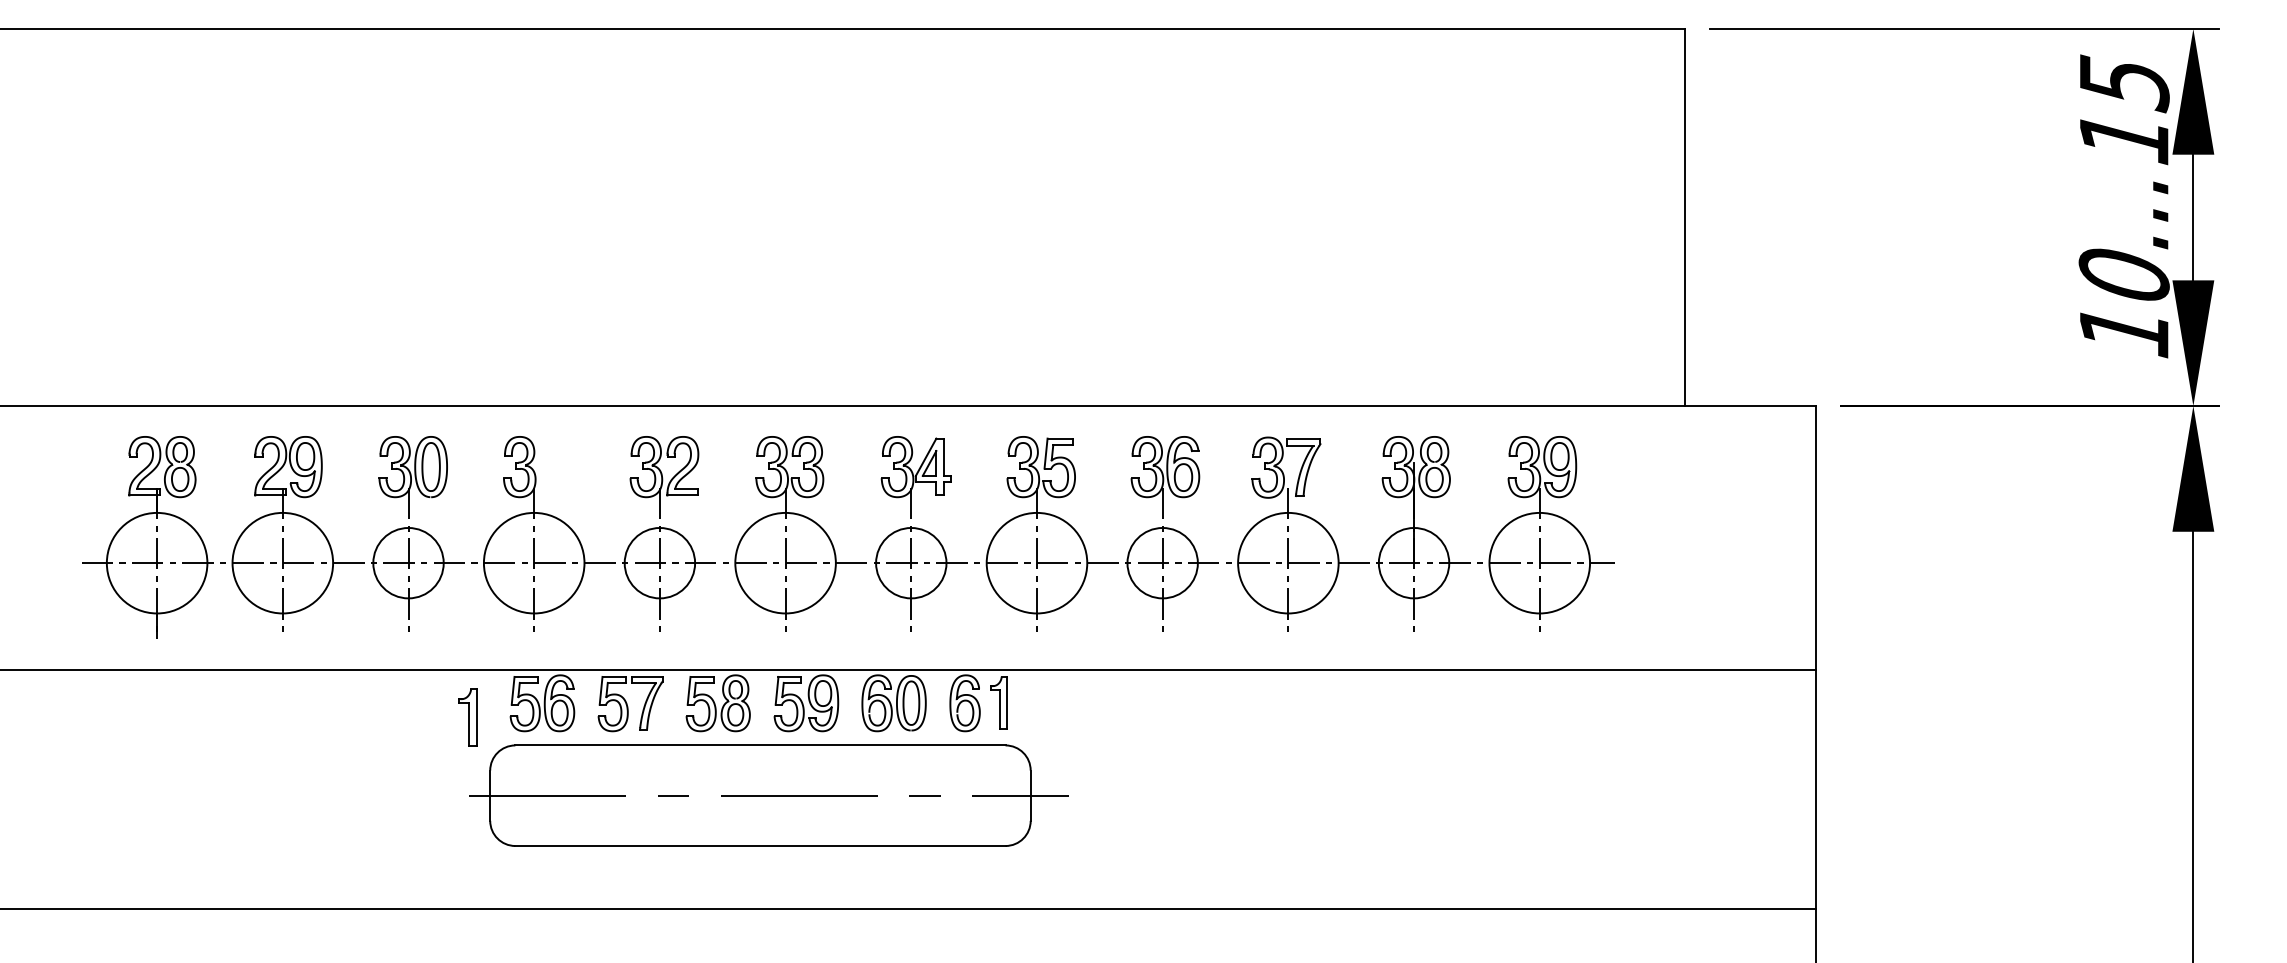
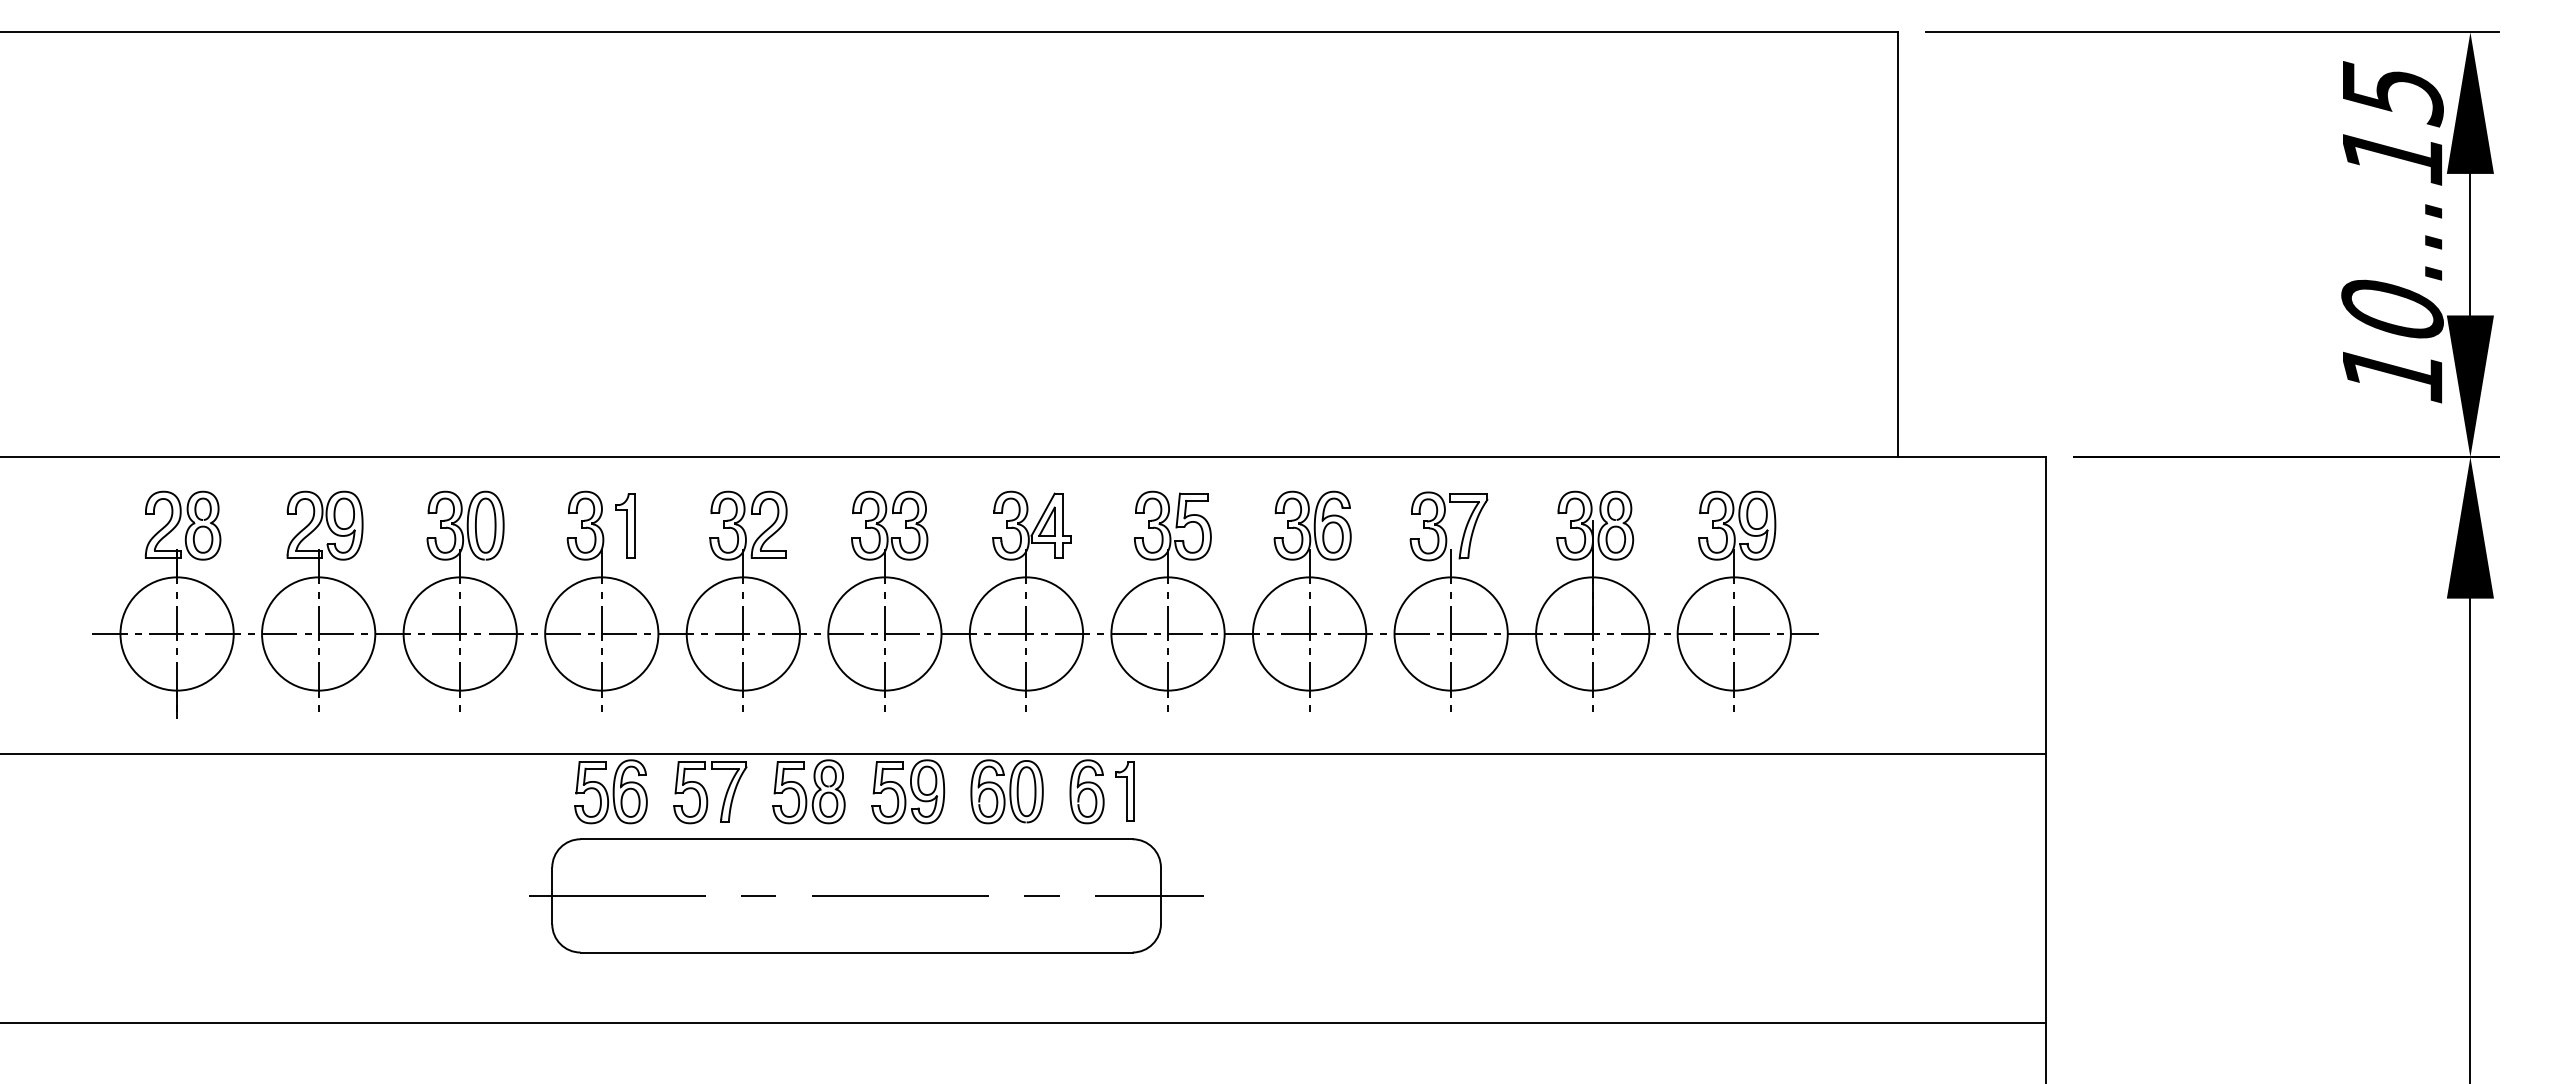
circle: (407, 562) -> (459, 633), size x1.43
circle: (659, 562) -> (742, 633), size x1.43
circle: (911, 562) -> (1026, 633), size x1.43
circle: (1162, 562) -> (1309, 633), size x1.43
circle: (1413, 562) -> (1592, 633), size x1.43
part: (468, 717) -> (625, 525), moved

